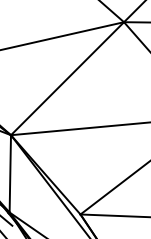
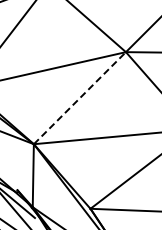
line: (68, 77) -> (80, 97), solid -> dashed

